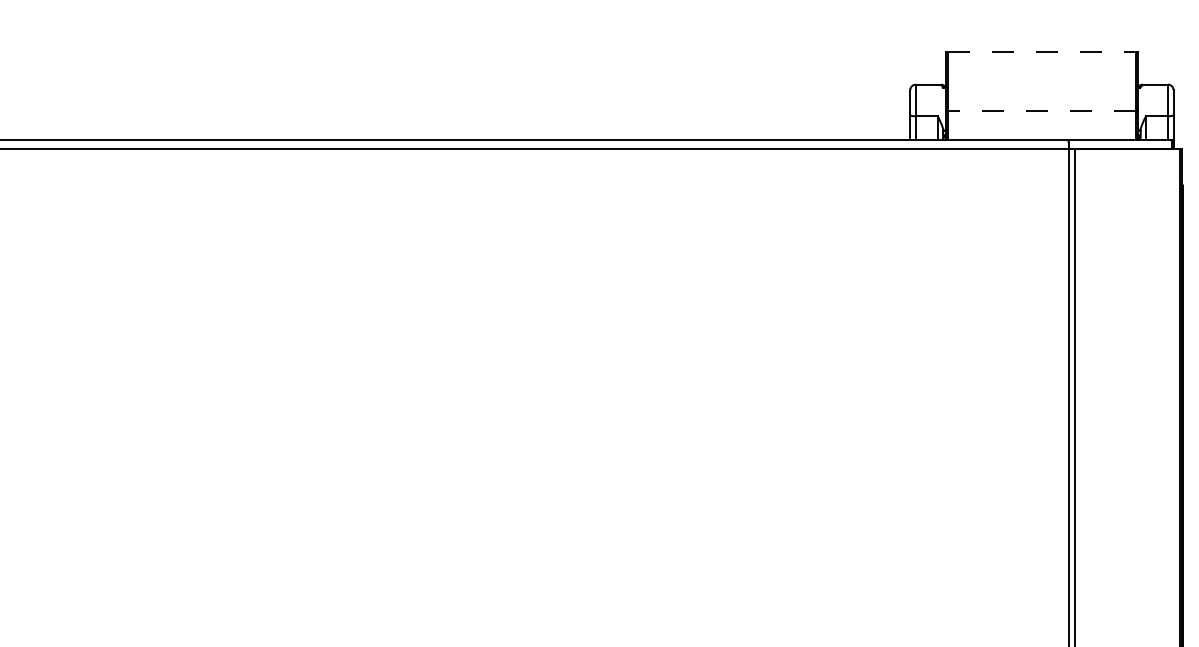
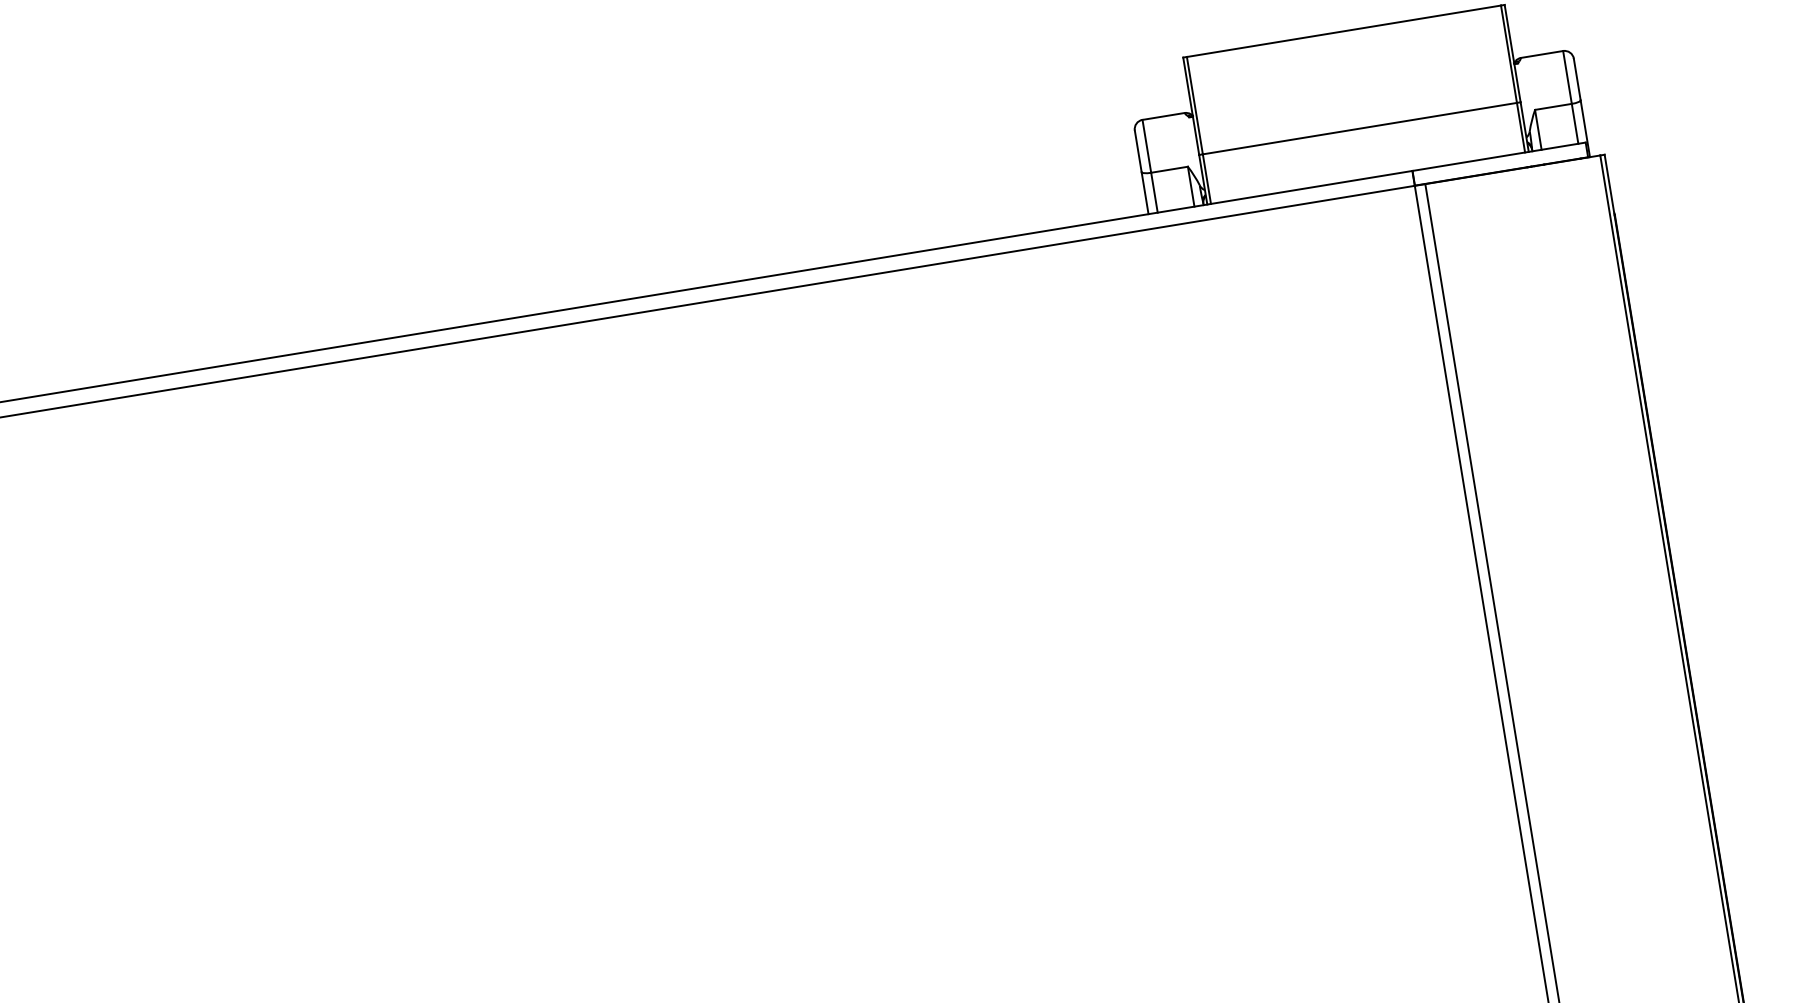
line: (1042, 52) -> (1345, 31), dashed -> solid
line: (1041, 110) -> (1359, 128), dashed -> solid

